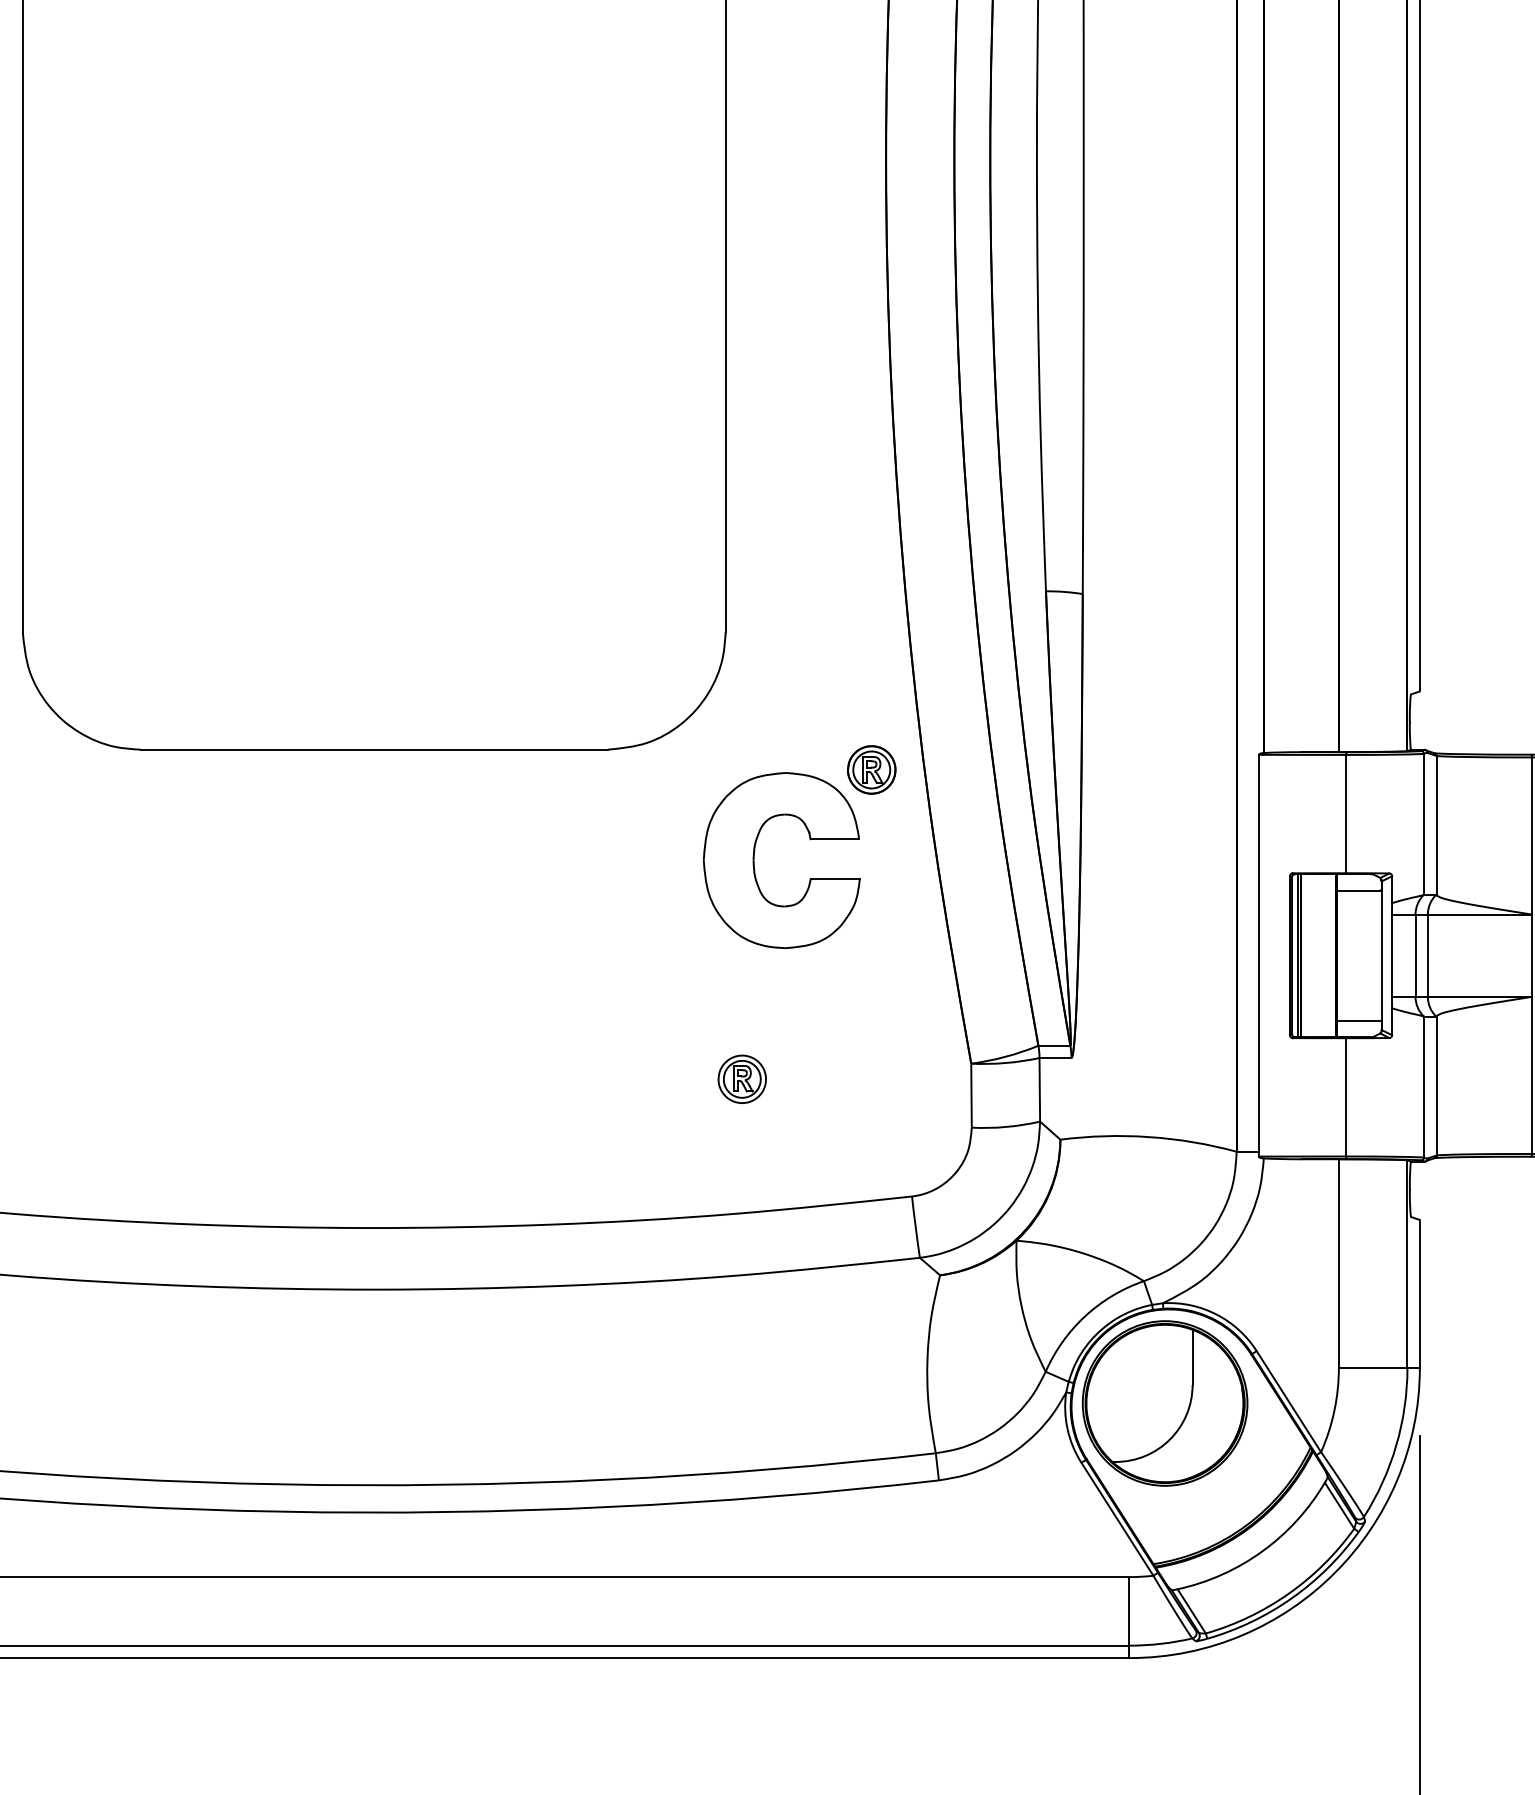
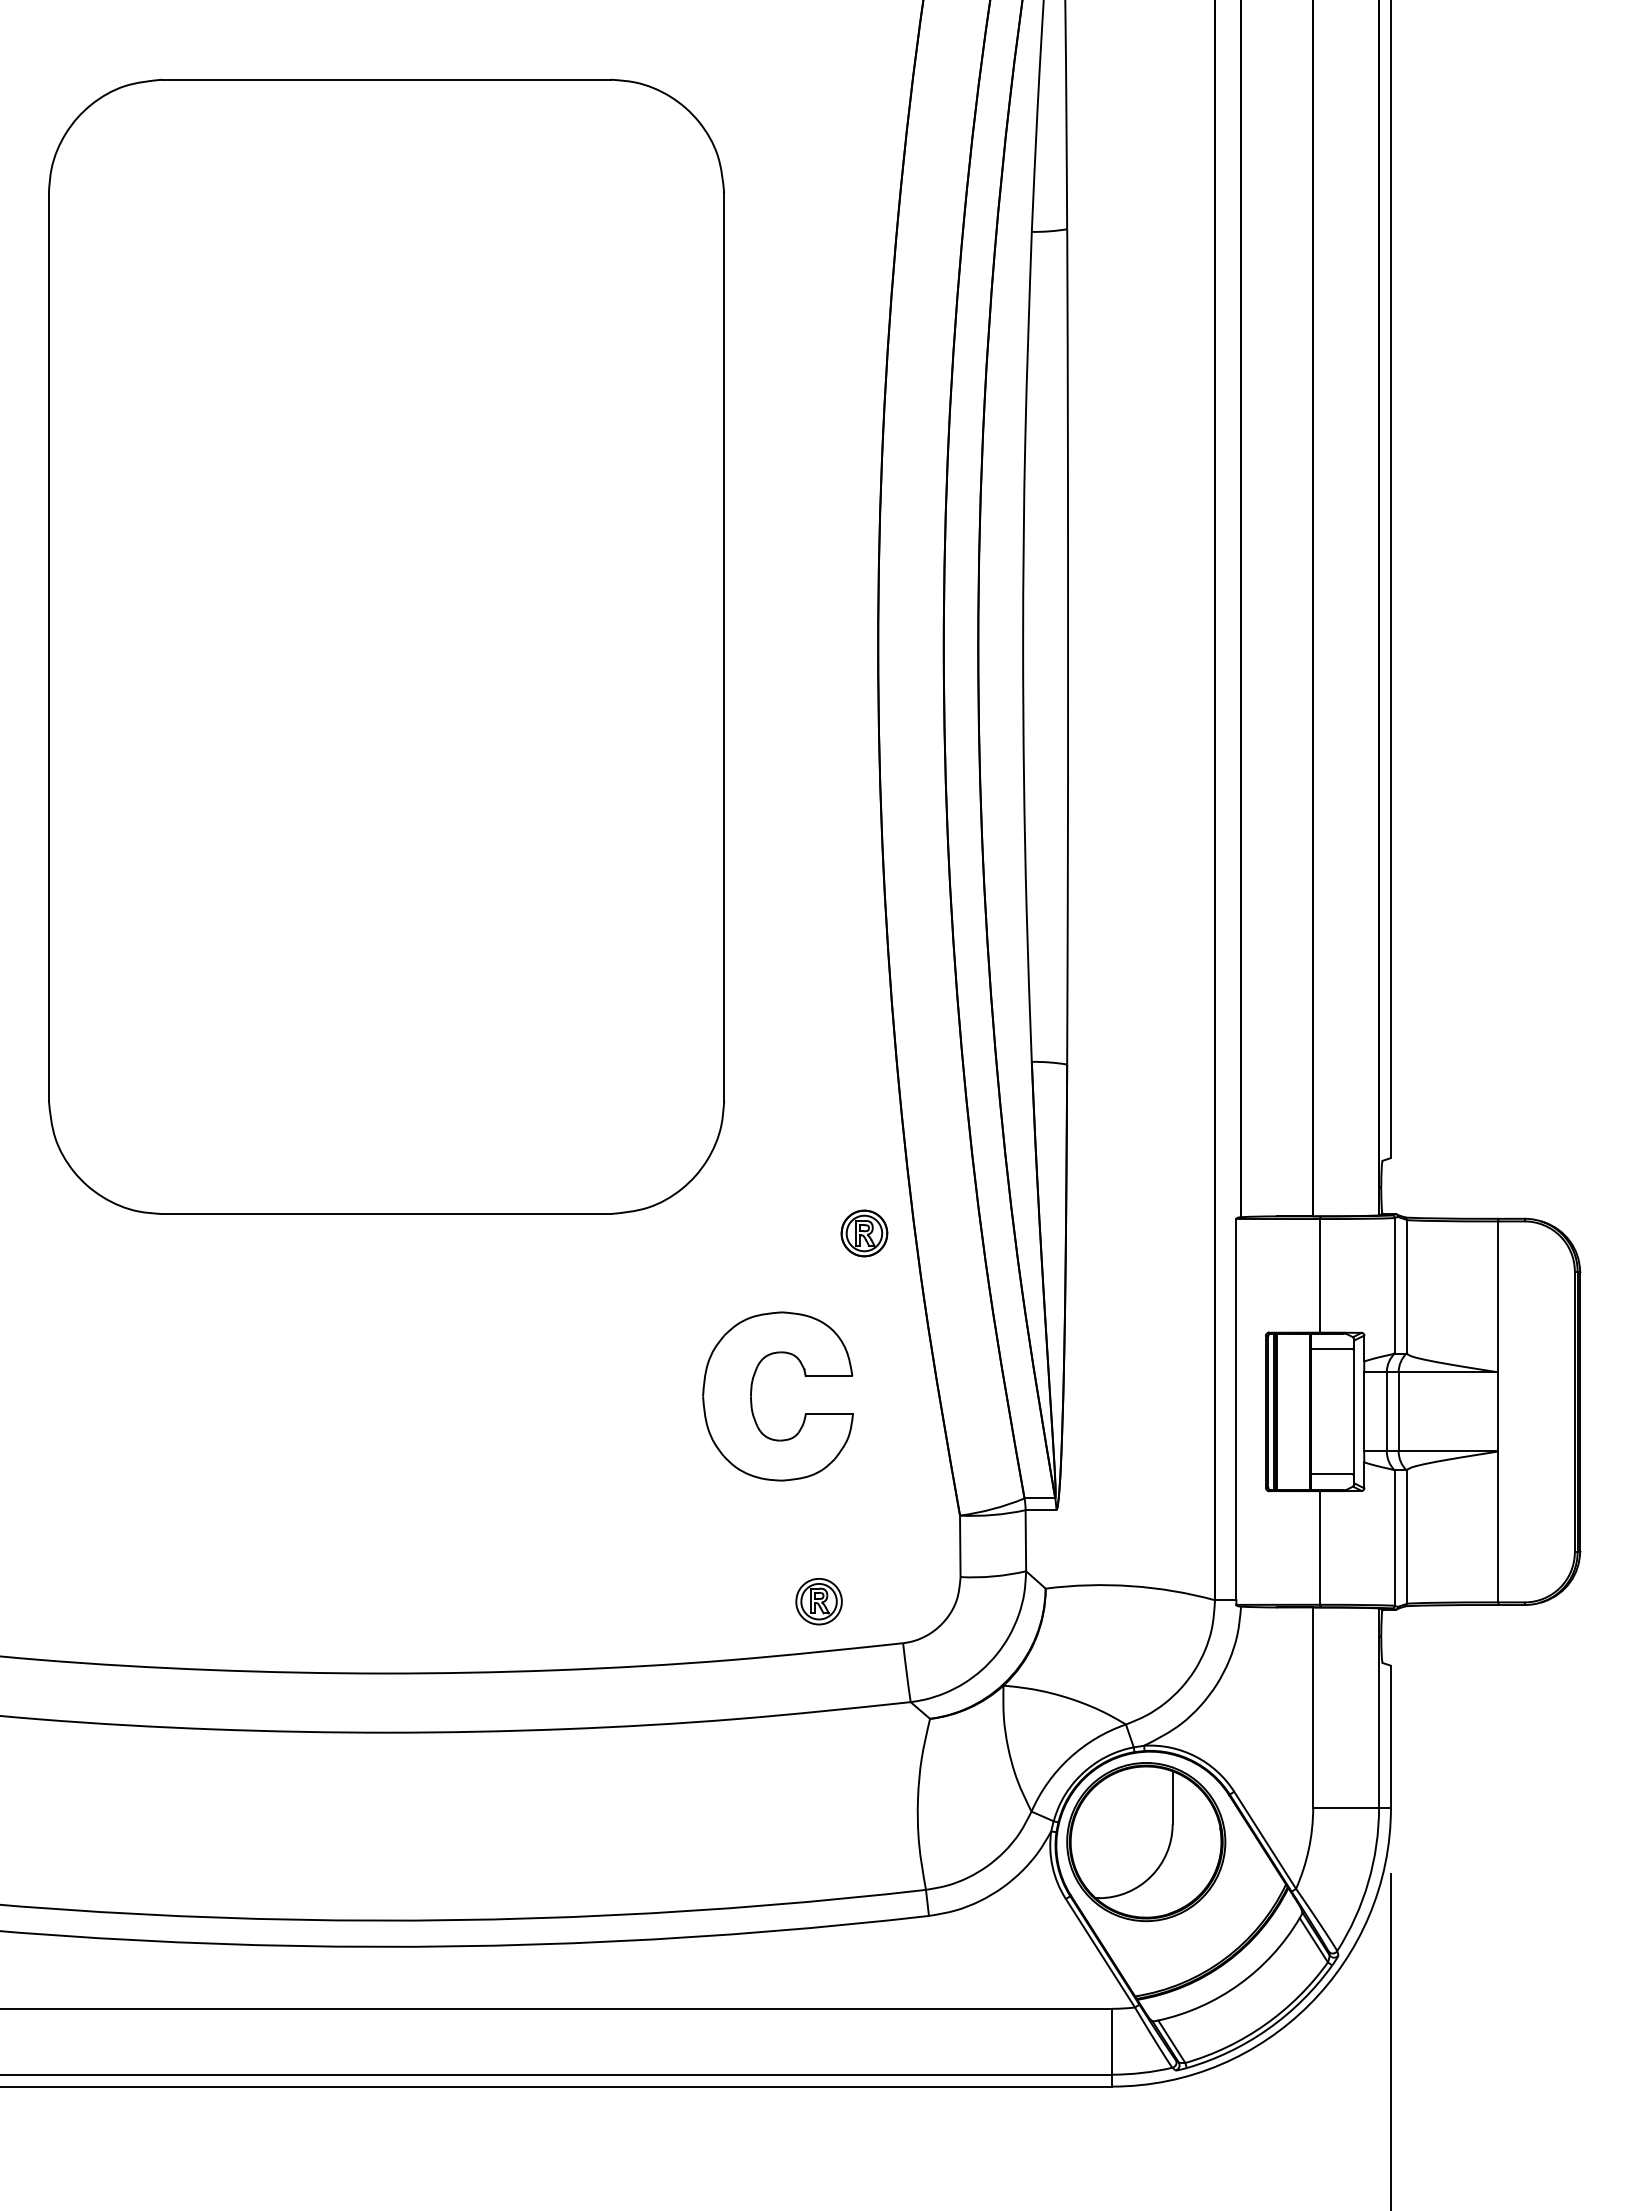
part: (755, 855) -> (752, 1391), moved
part: (741, 1079) -> (818, 1601), moved

